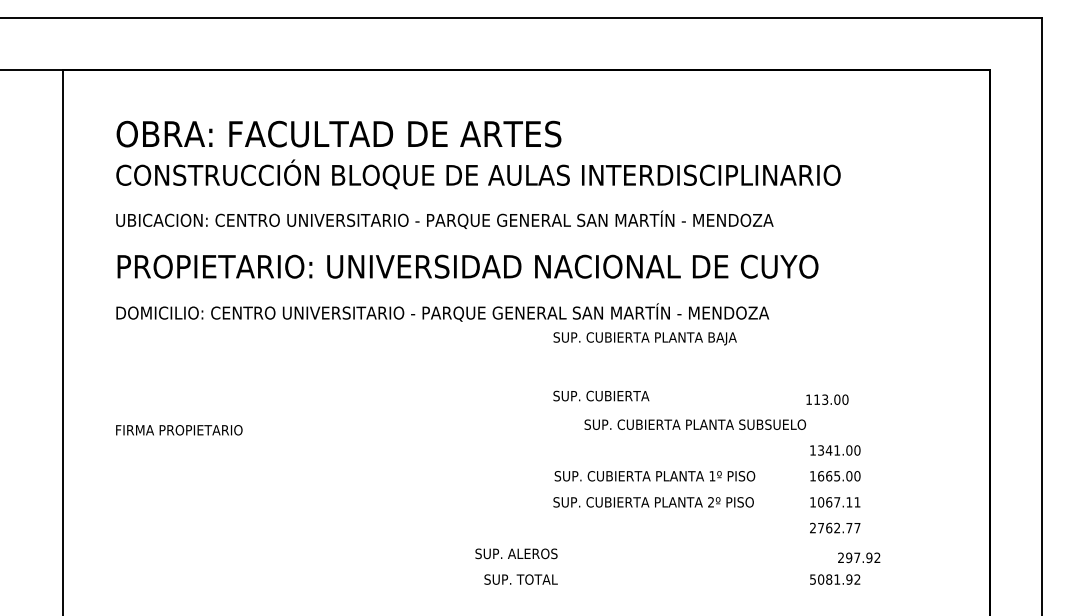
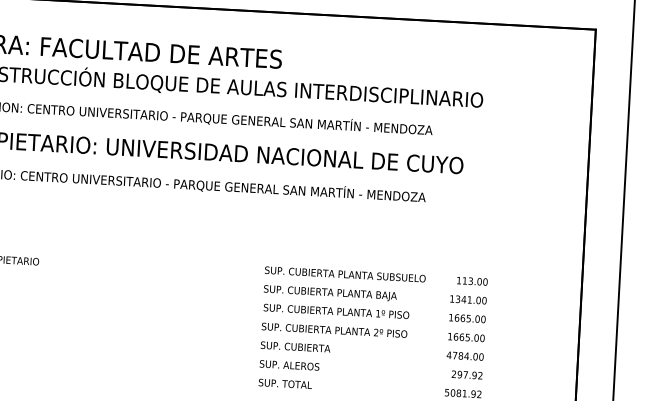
text: (644, 338) -> (329, 293), moved
text: (601, 395) -> (295, 346), moved
text: (827, 399) -> (472, 281), moved
text: (695, 424) -> (345, 274), moved
text: (839, 502) -> (469, 337), 1067.11 -> 1665.00
text: (834, 527) -> (464, 355), 2762.77 -> 4784.00
text: (516, 553) -> (289, 365), moved
text: (859, 557) -> (467, 374), moved
text: (520, 579) -> (284, 383), moved

